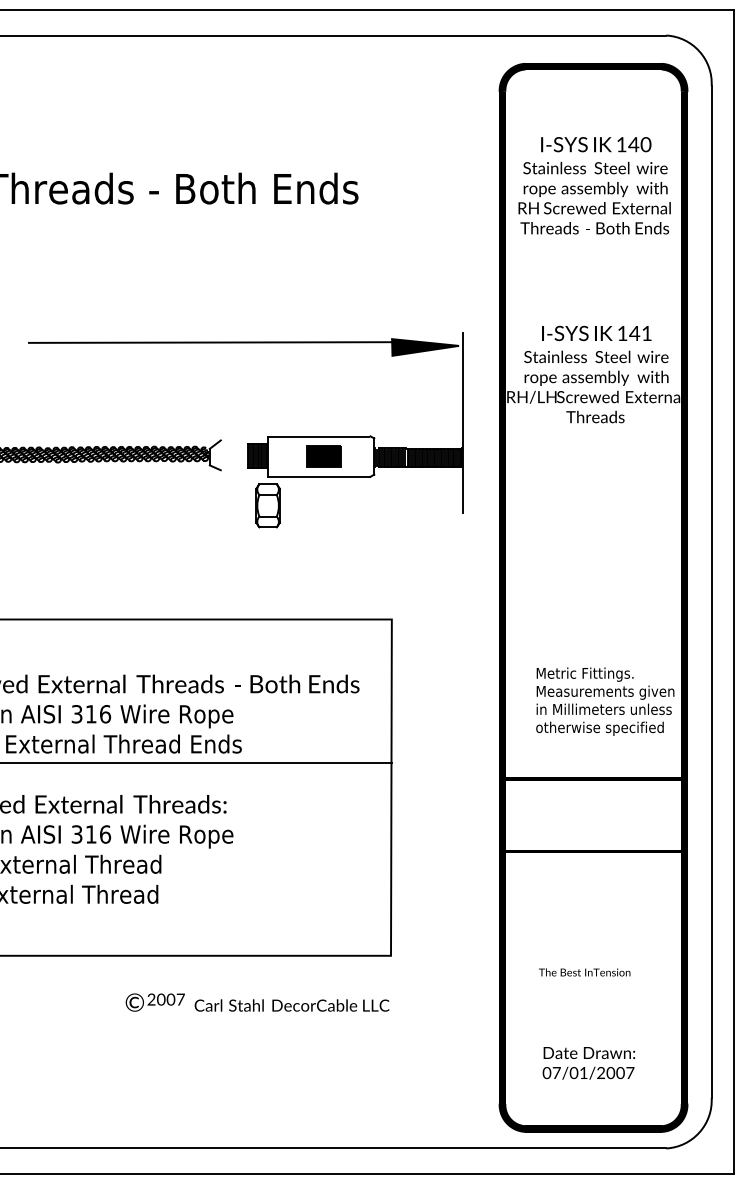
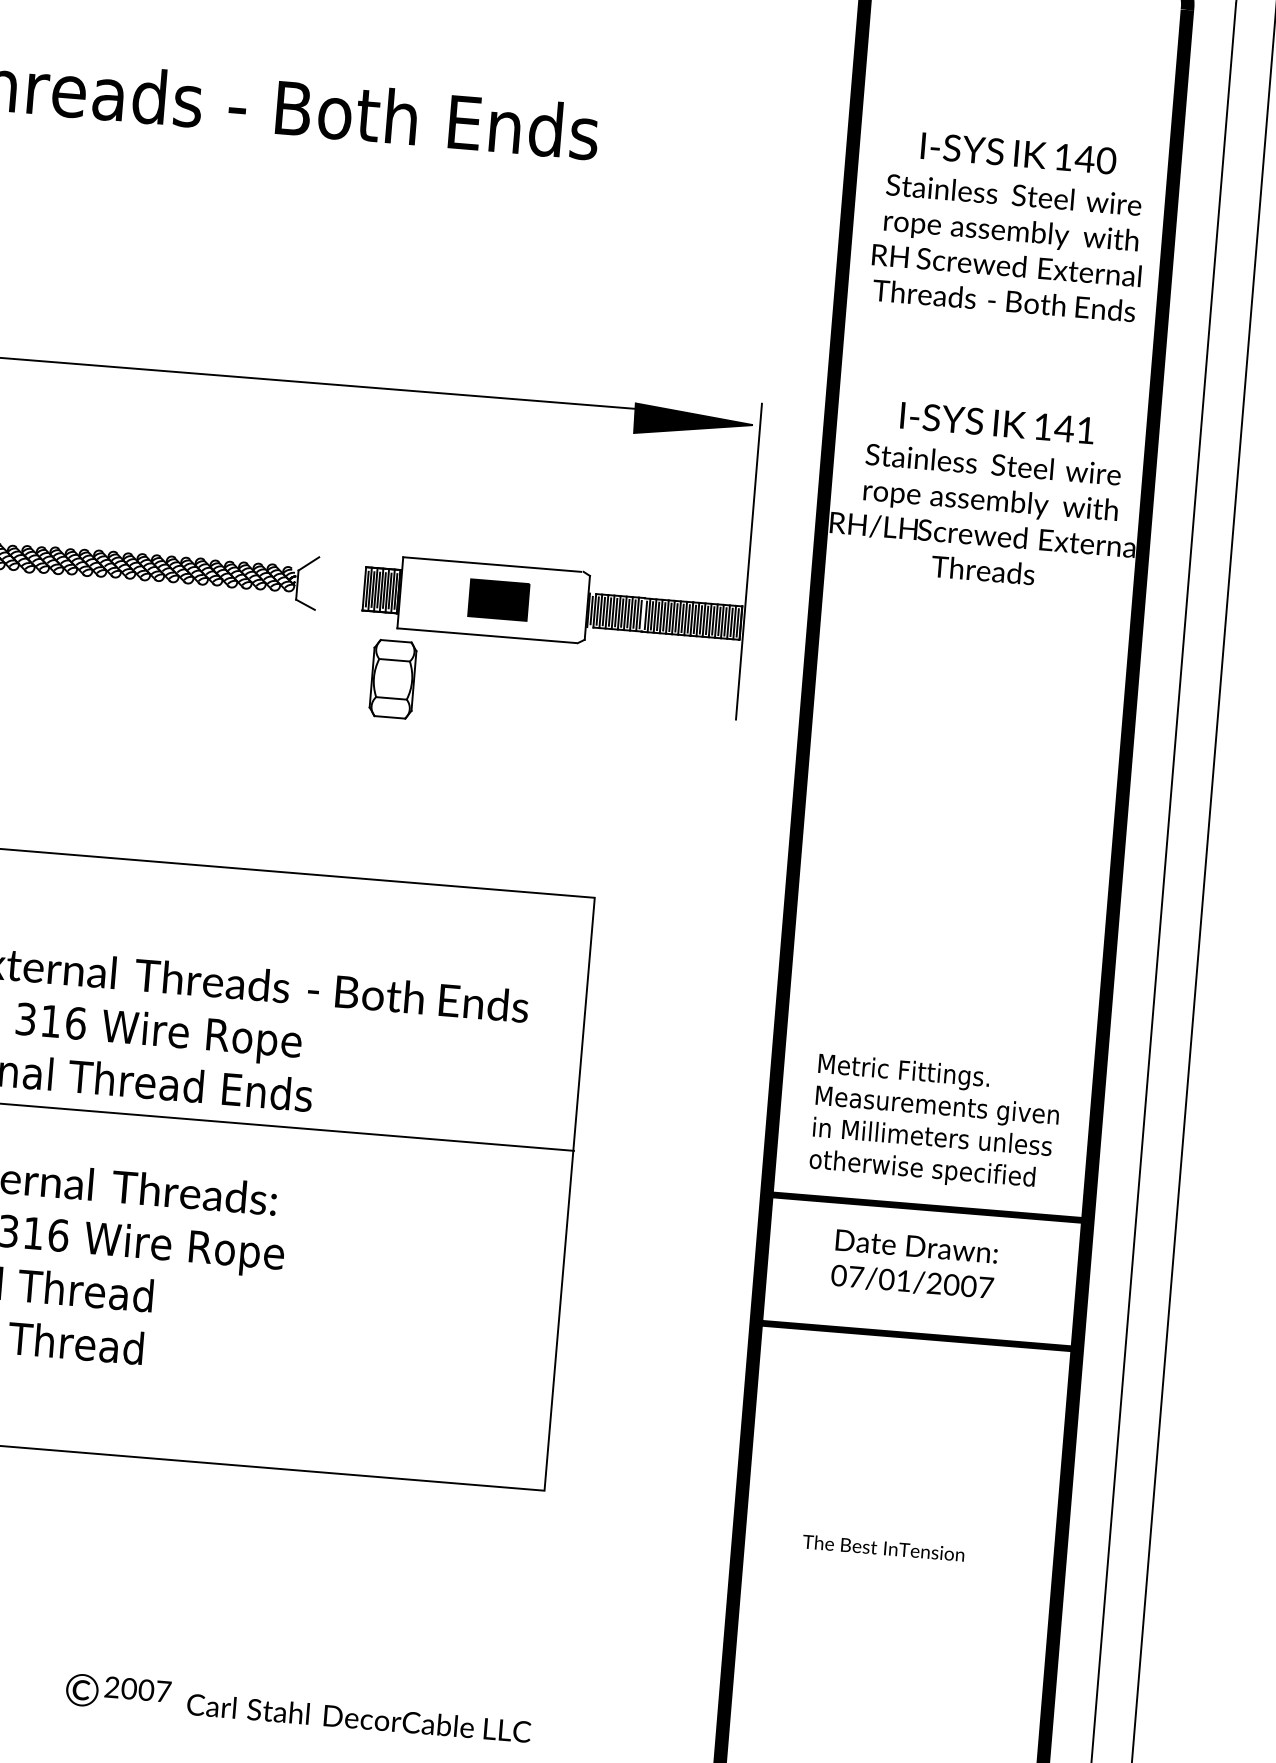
text: (594, 185) -> (1009, 225), moved
text: (605, 701) -> (936, 1122), moved
text: (257, 1002) -> (298, 1707), moved
text: (588, 1063) -> (913, 1264), moved

